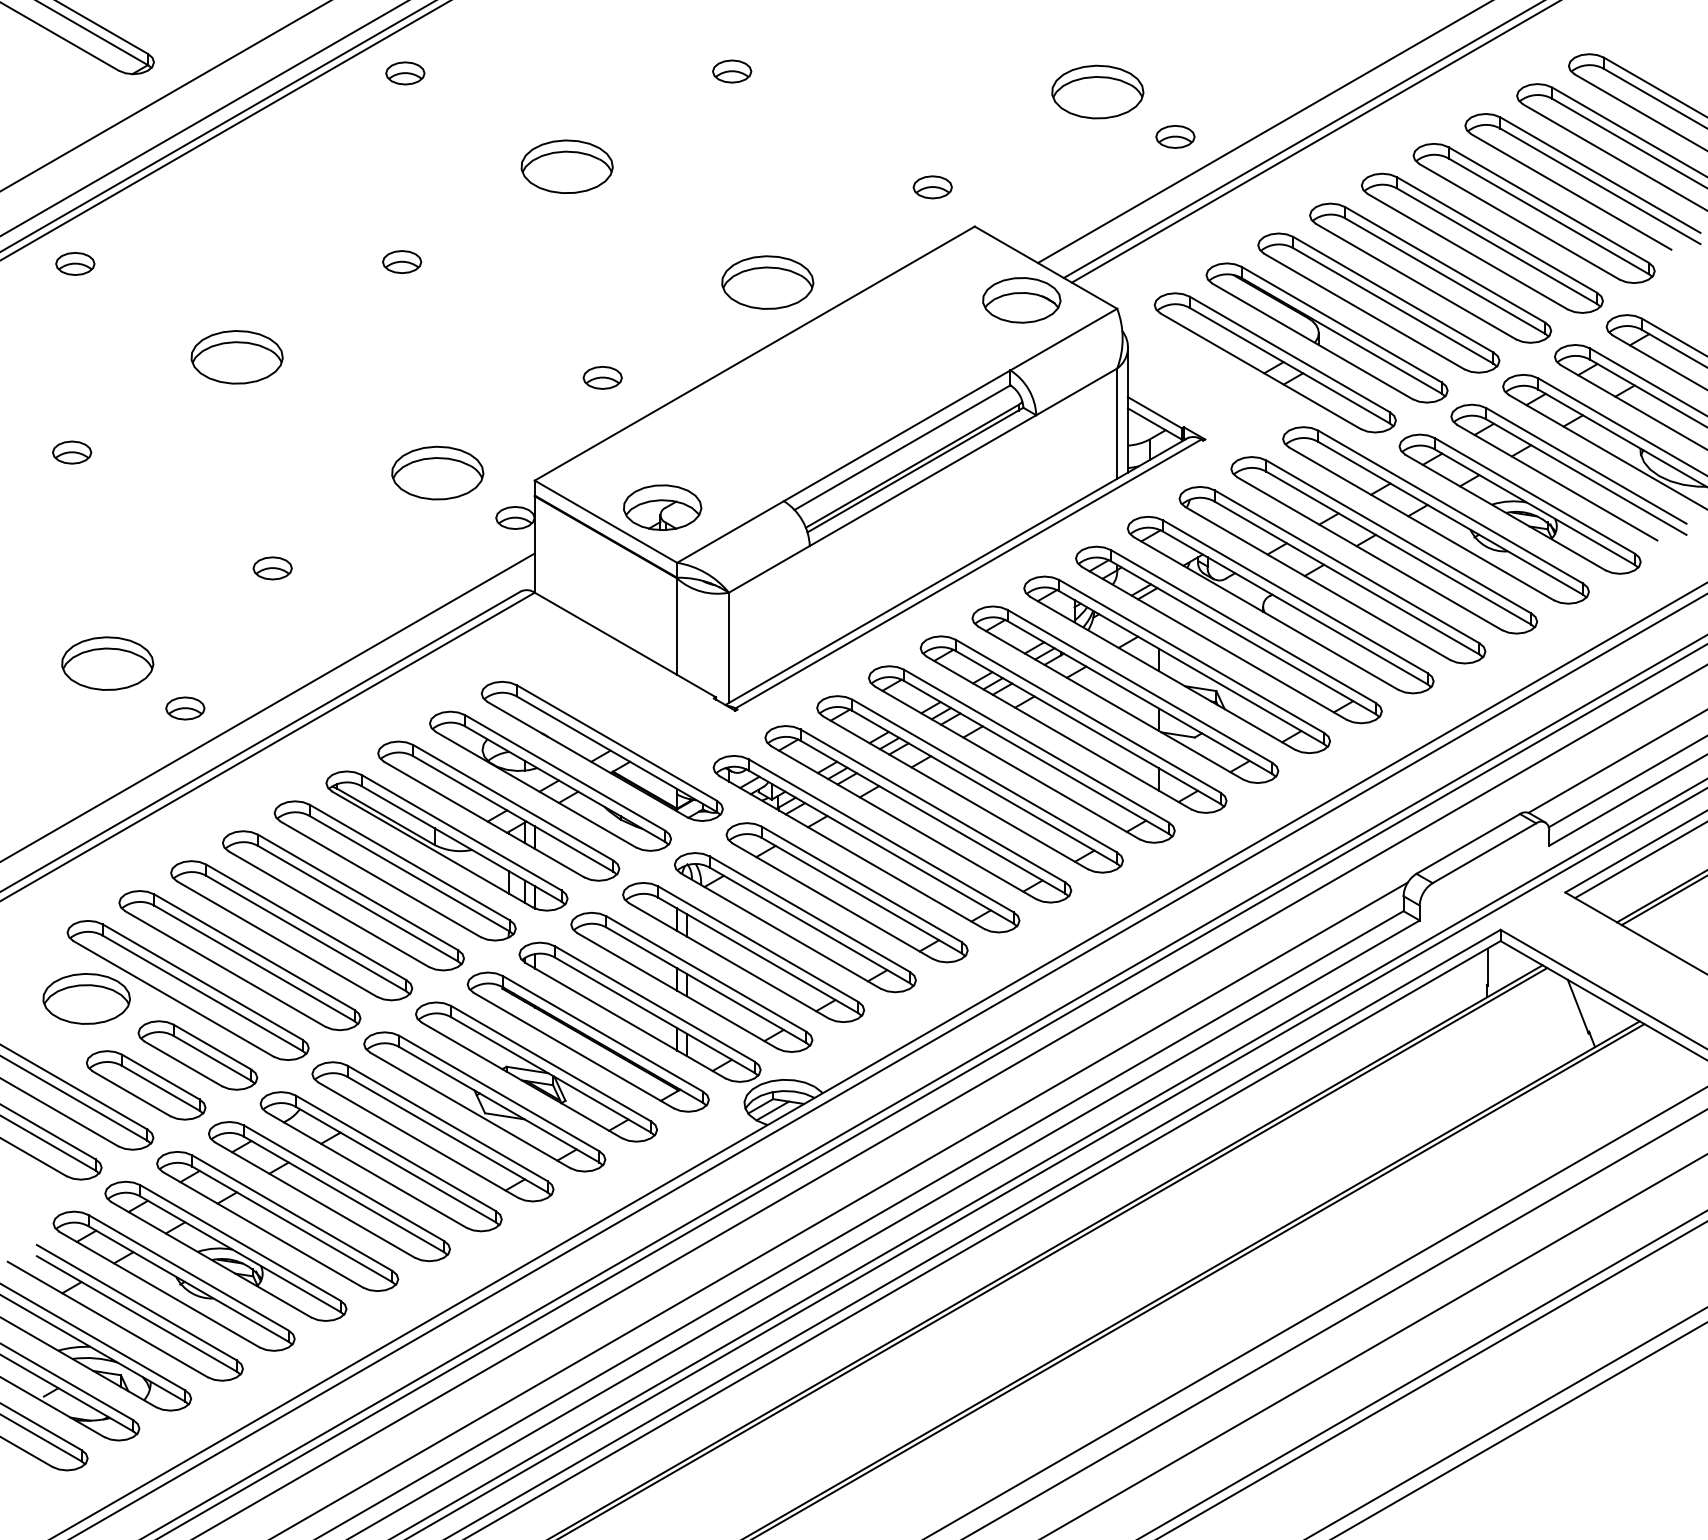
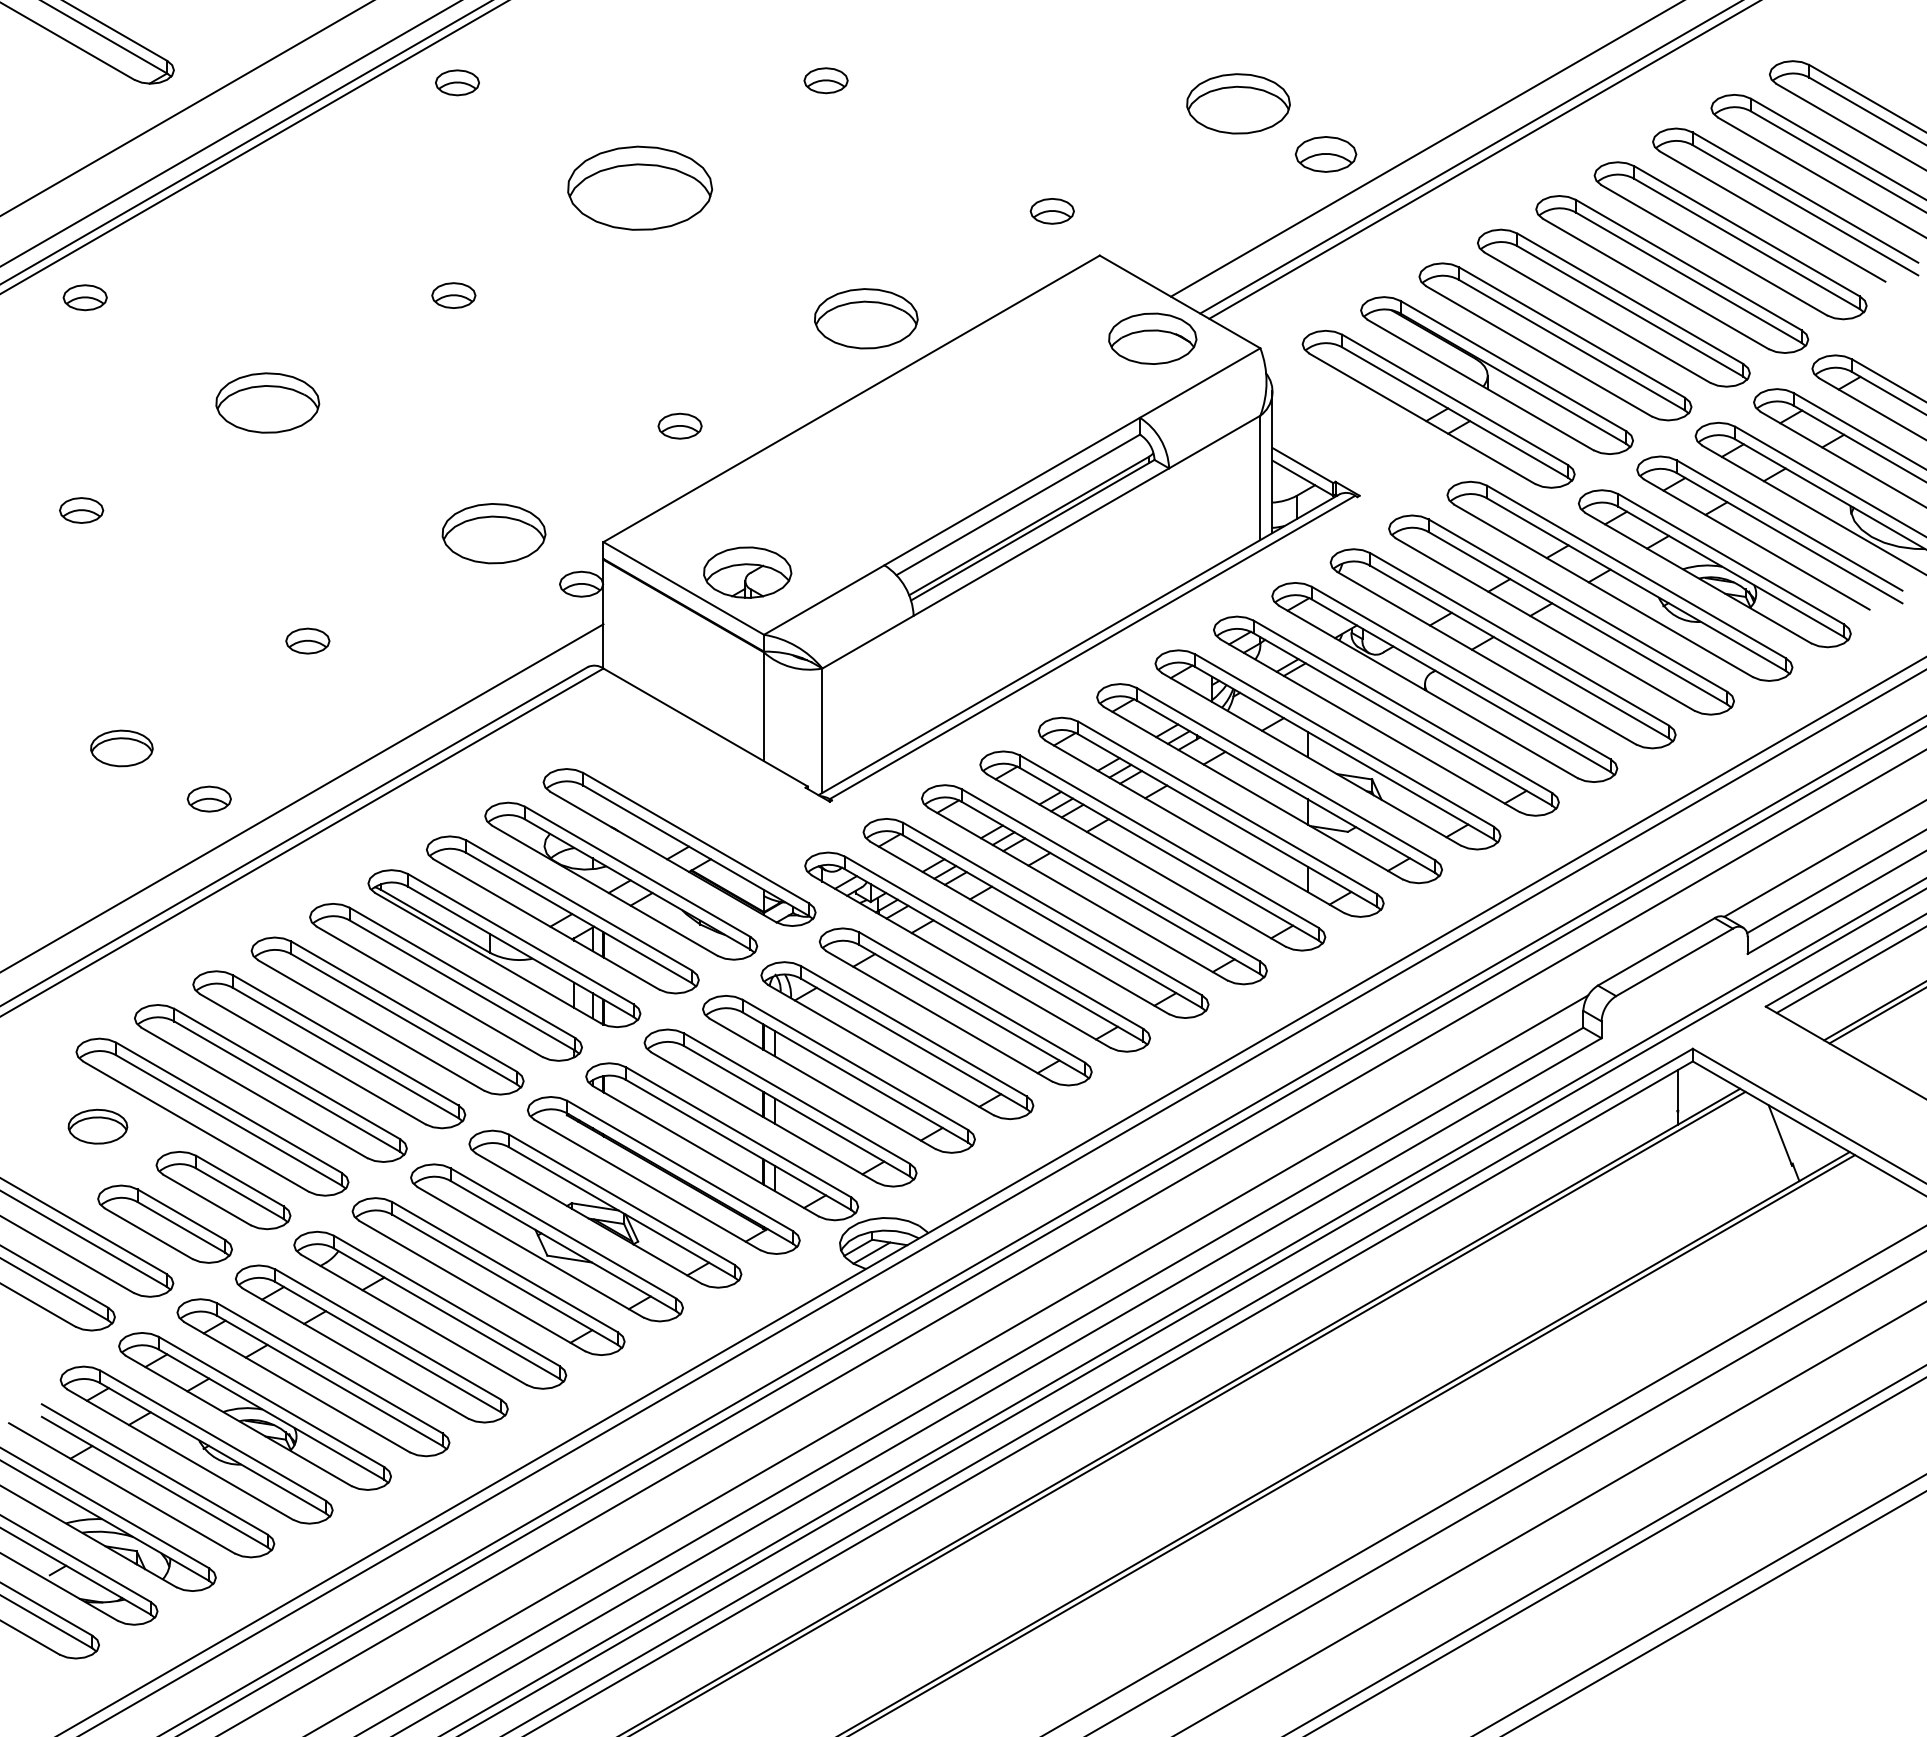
part: (1175, 136) -> (1326, 153), size x1.4
part: (566, 166) -> (639, 187), size x1.4
part: (107, 663) -> (121, 748), size x0.6
part: (86, 998) -> (97, 1126), size x0.6

